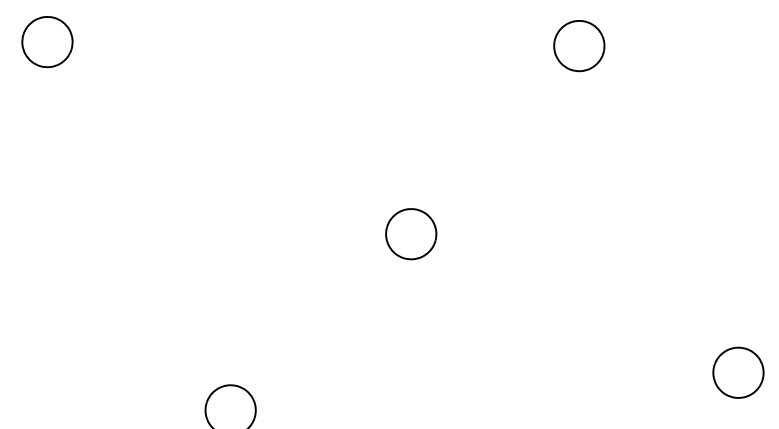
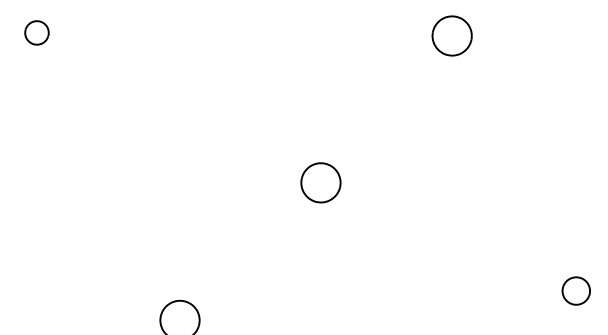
part: (46, 41) -> (36, 32), size x0.6
part: (737, 372) -> (575, 290), size x0.7

